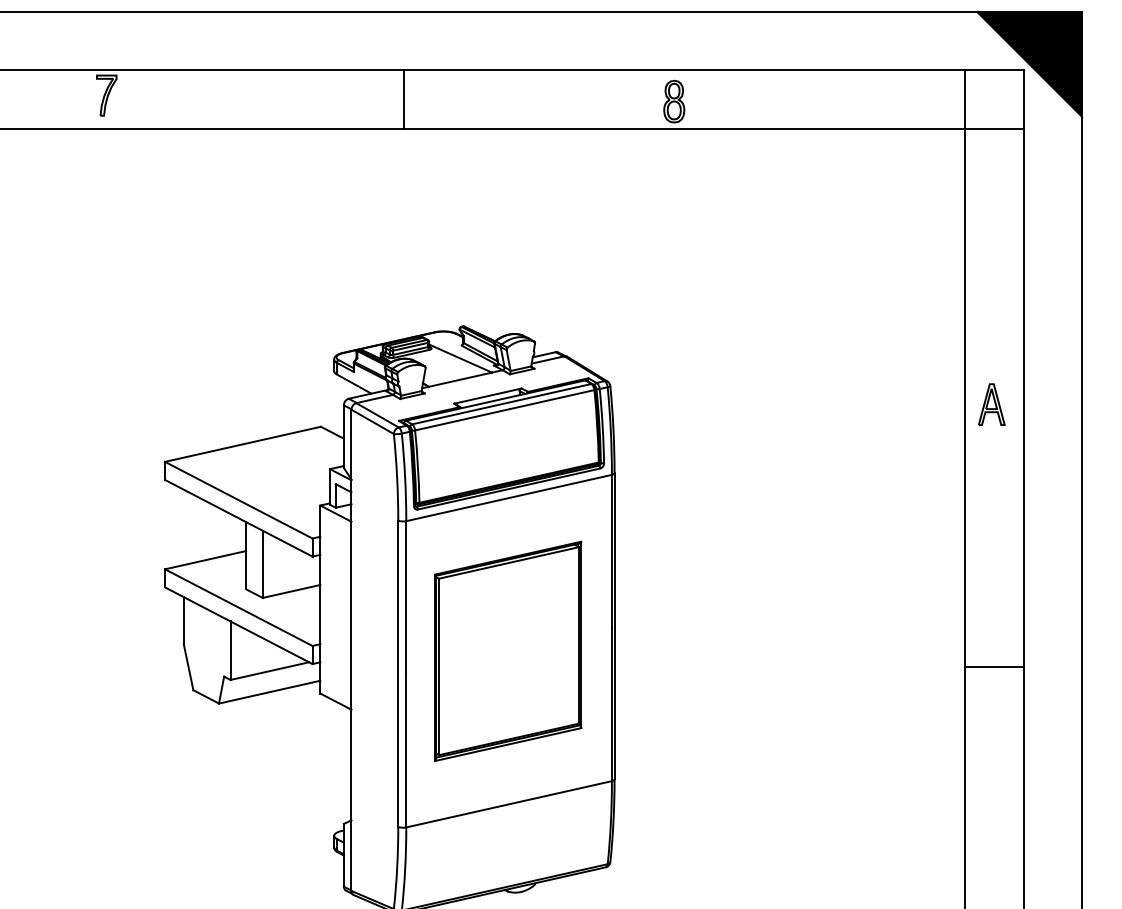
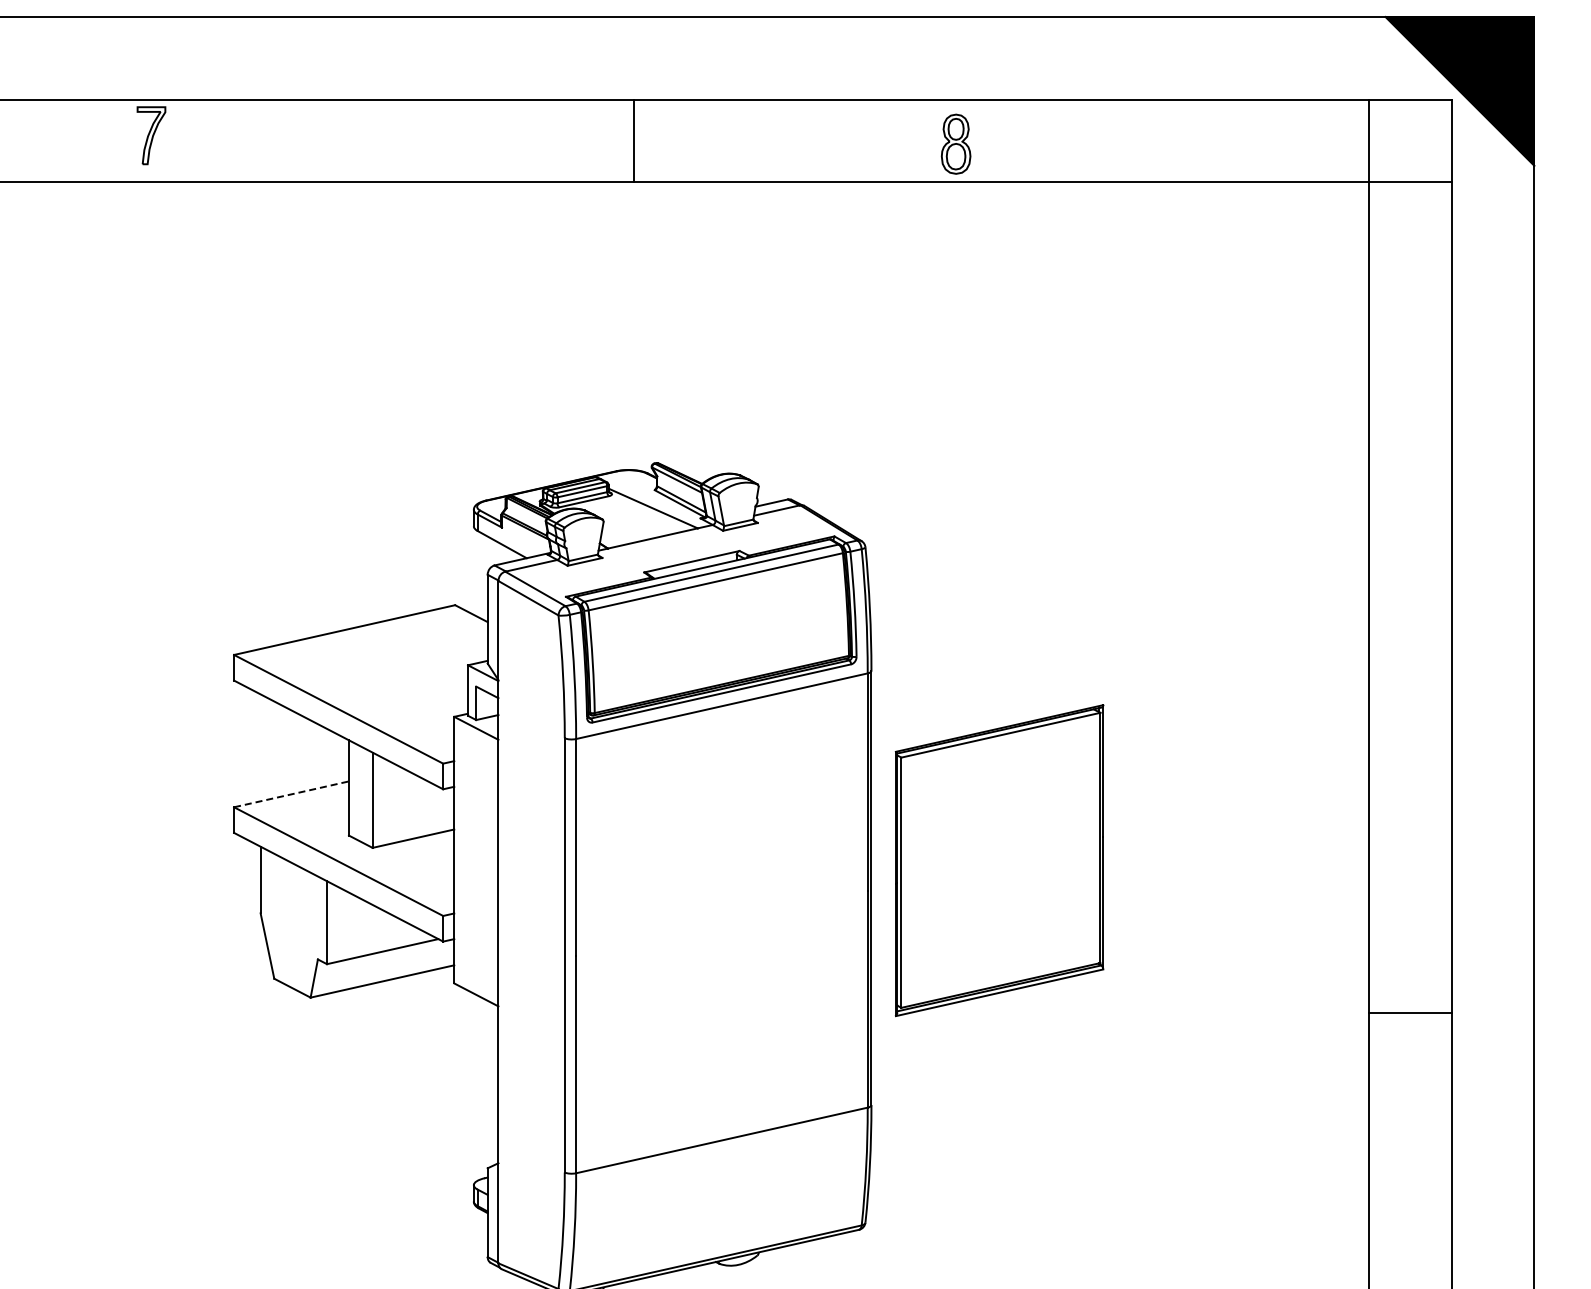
line: (404, 99) -> (634, 140), moved
part: (991, 404) -> (1406, 573), removed
line: (205, 560) -> (291, 794), solid -> dashed
part: (508, 651) -> (999, 860), moved
line: (994, 667) -> (1409, 1013), moved

